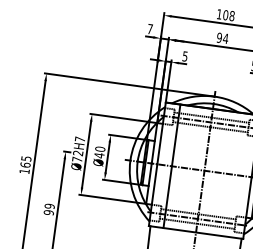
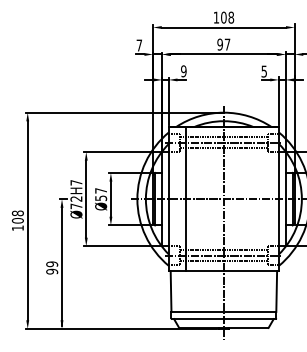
text: (225, 38) -> (227, 44), 94 -> 97
text: (184, 56) -> (183, 71), 5 -> 9
text: (100, 152) -> (101, 194), Ø40 -> Ø57
text: (25, 161) -> (17, 216), 165 -> 108

